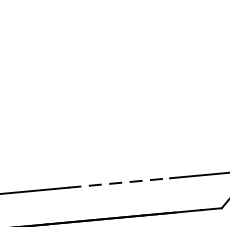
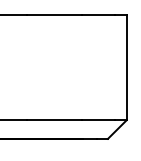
line: (119, 183) -> (54, 120), dashed -> solid

